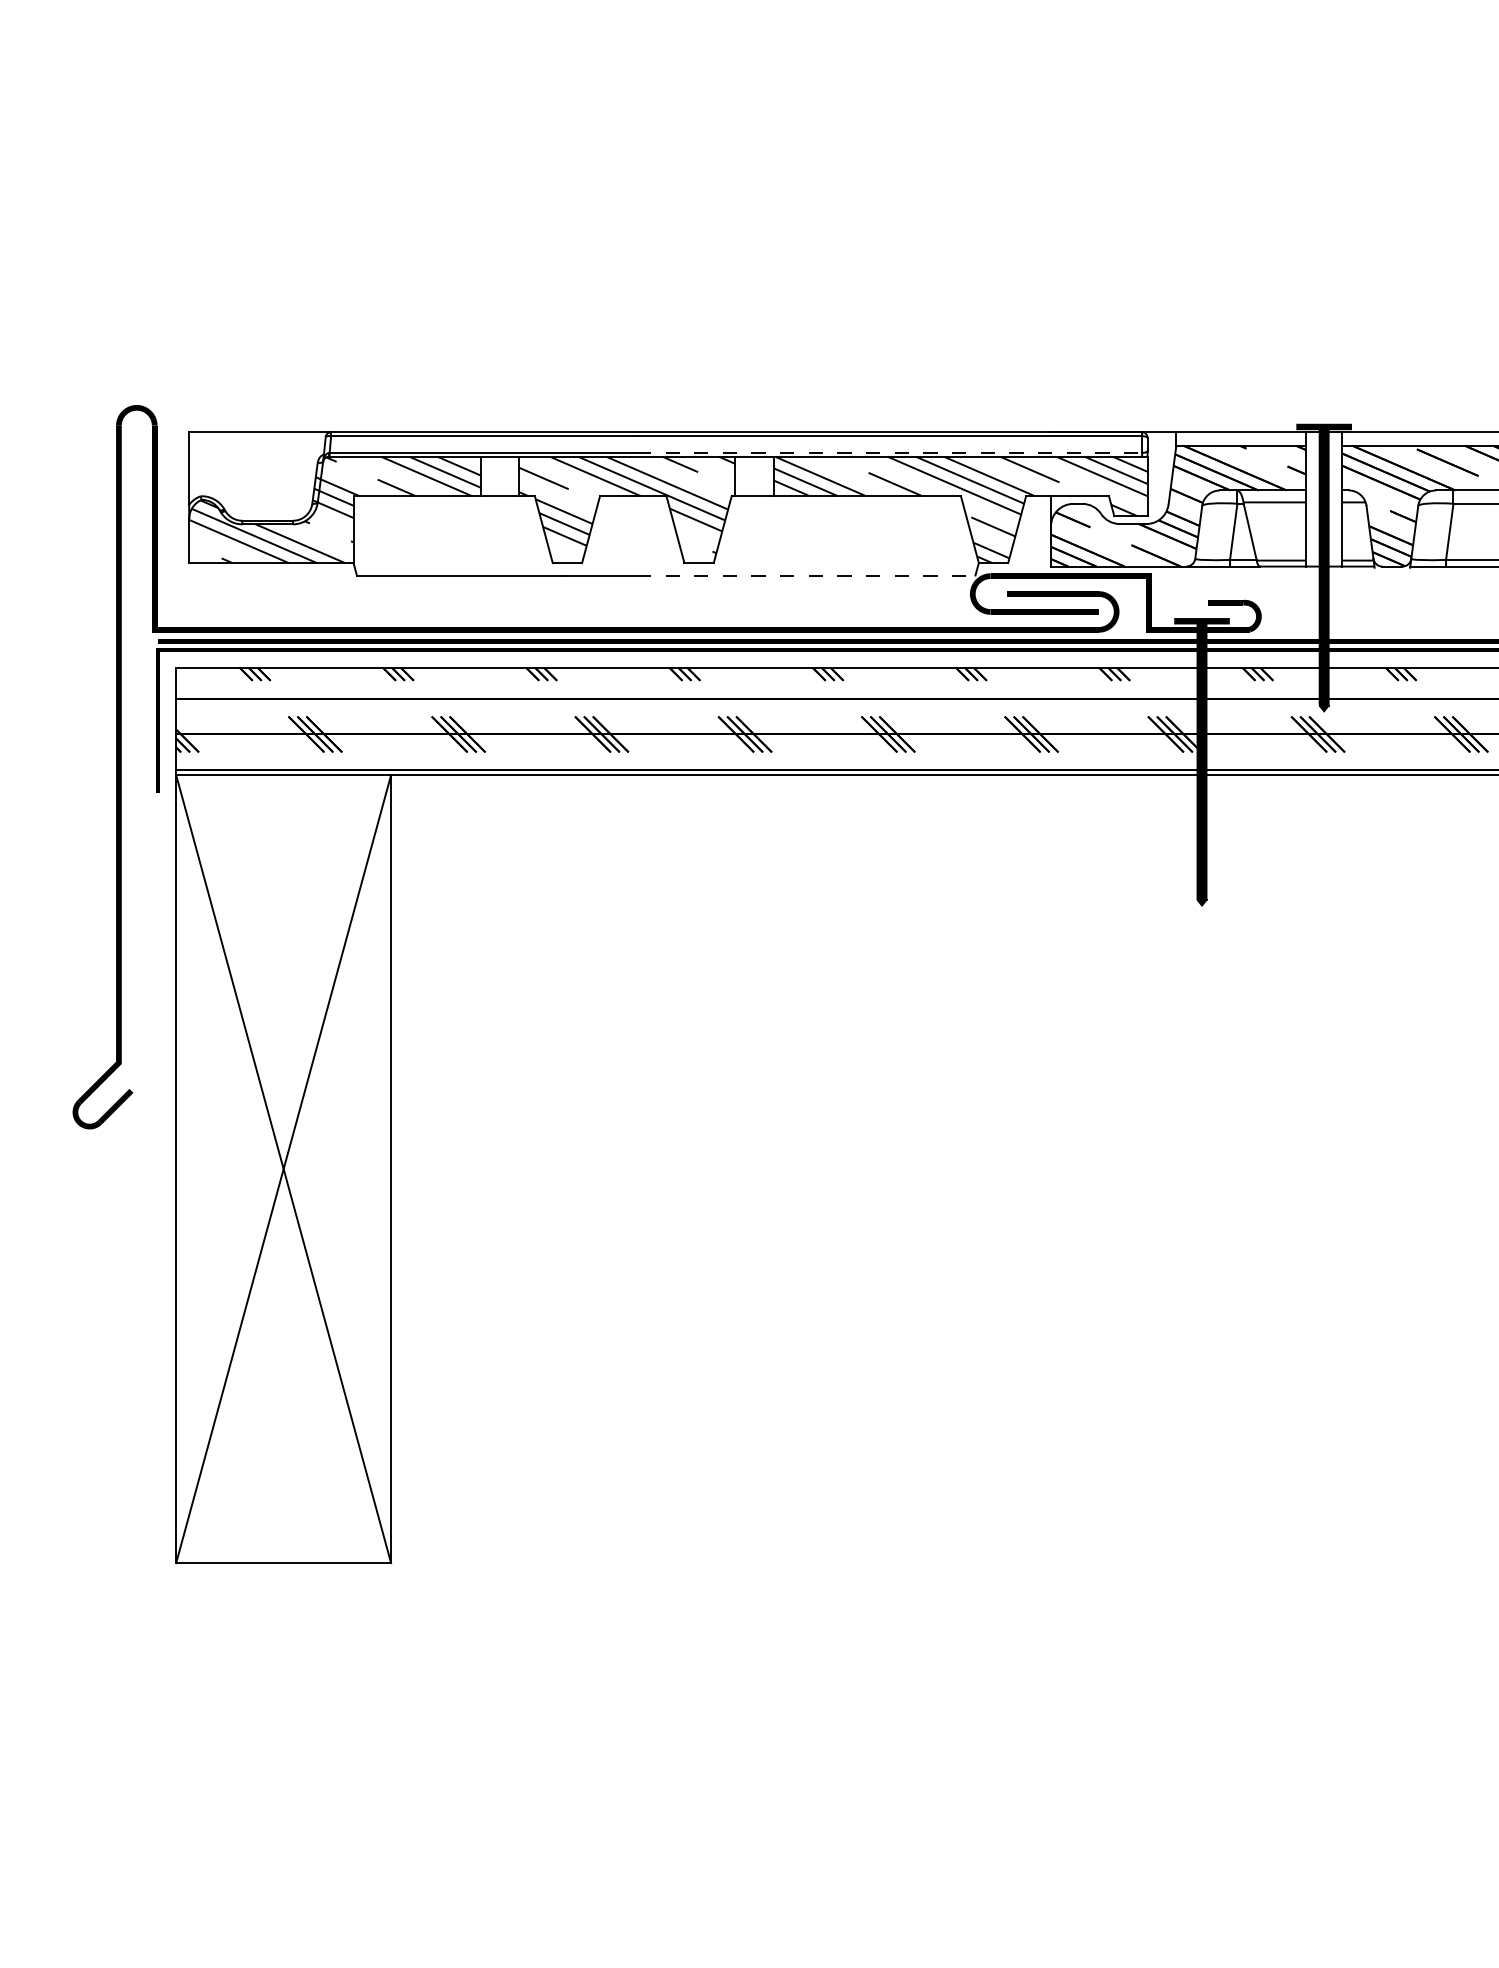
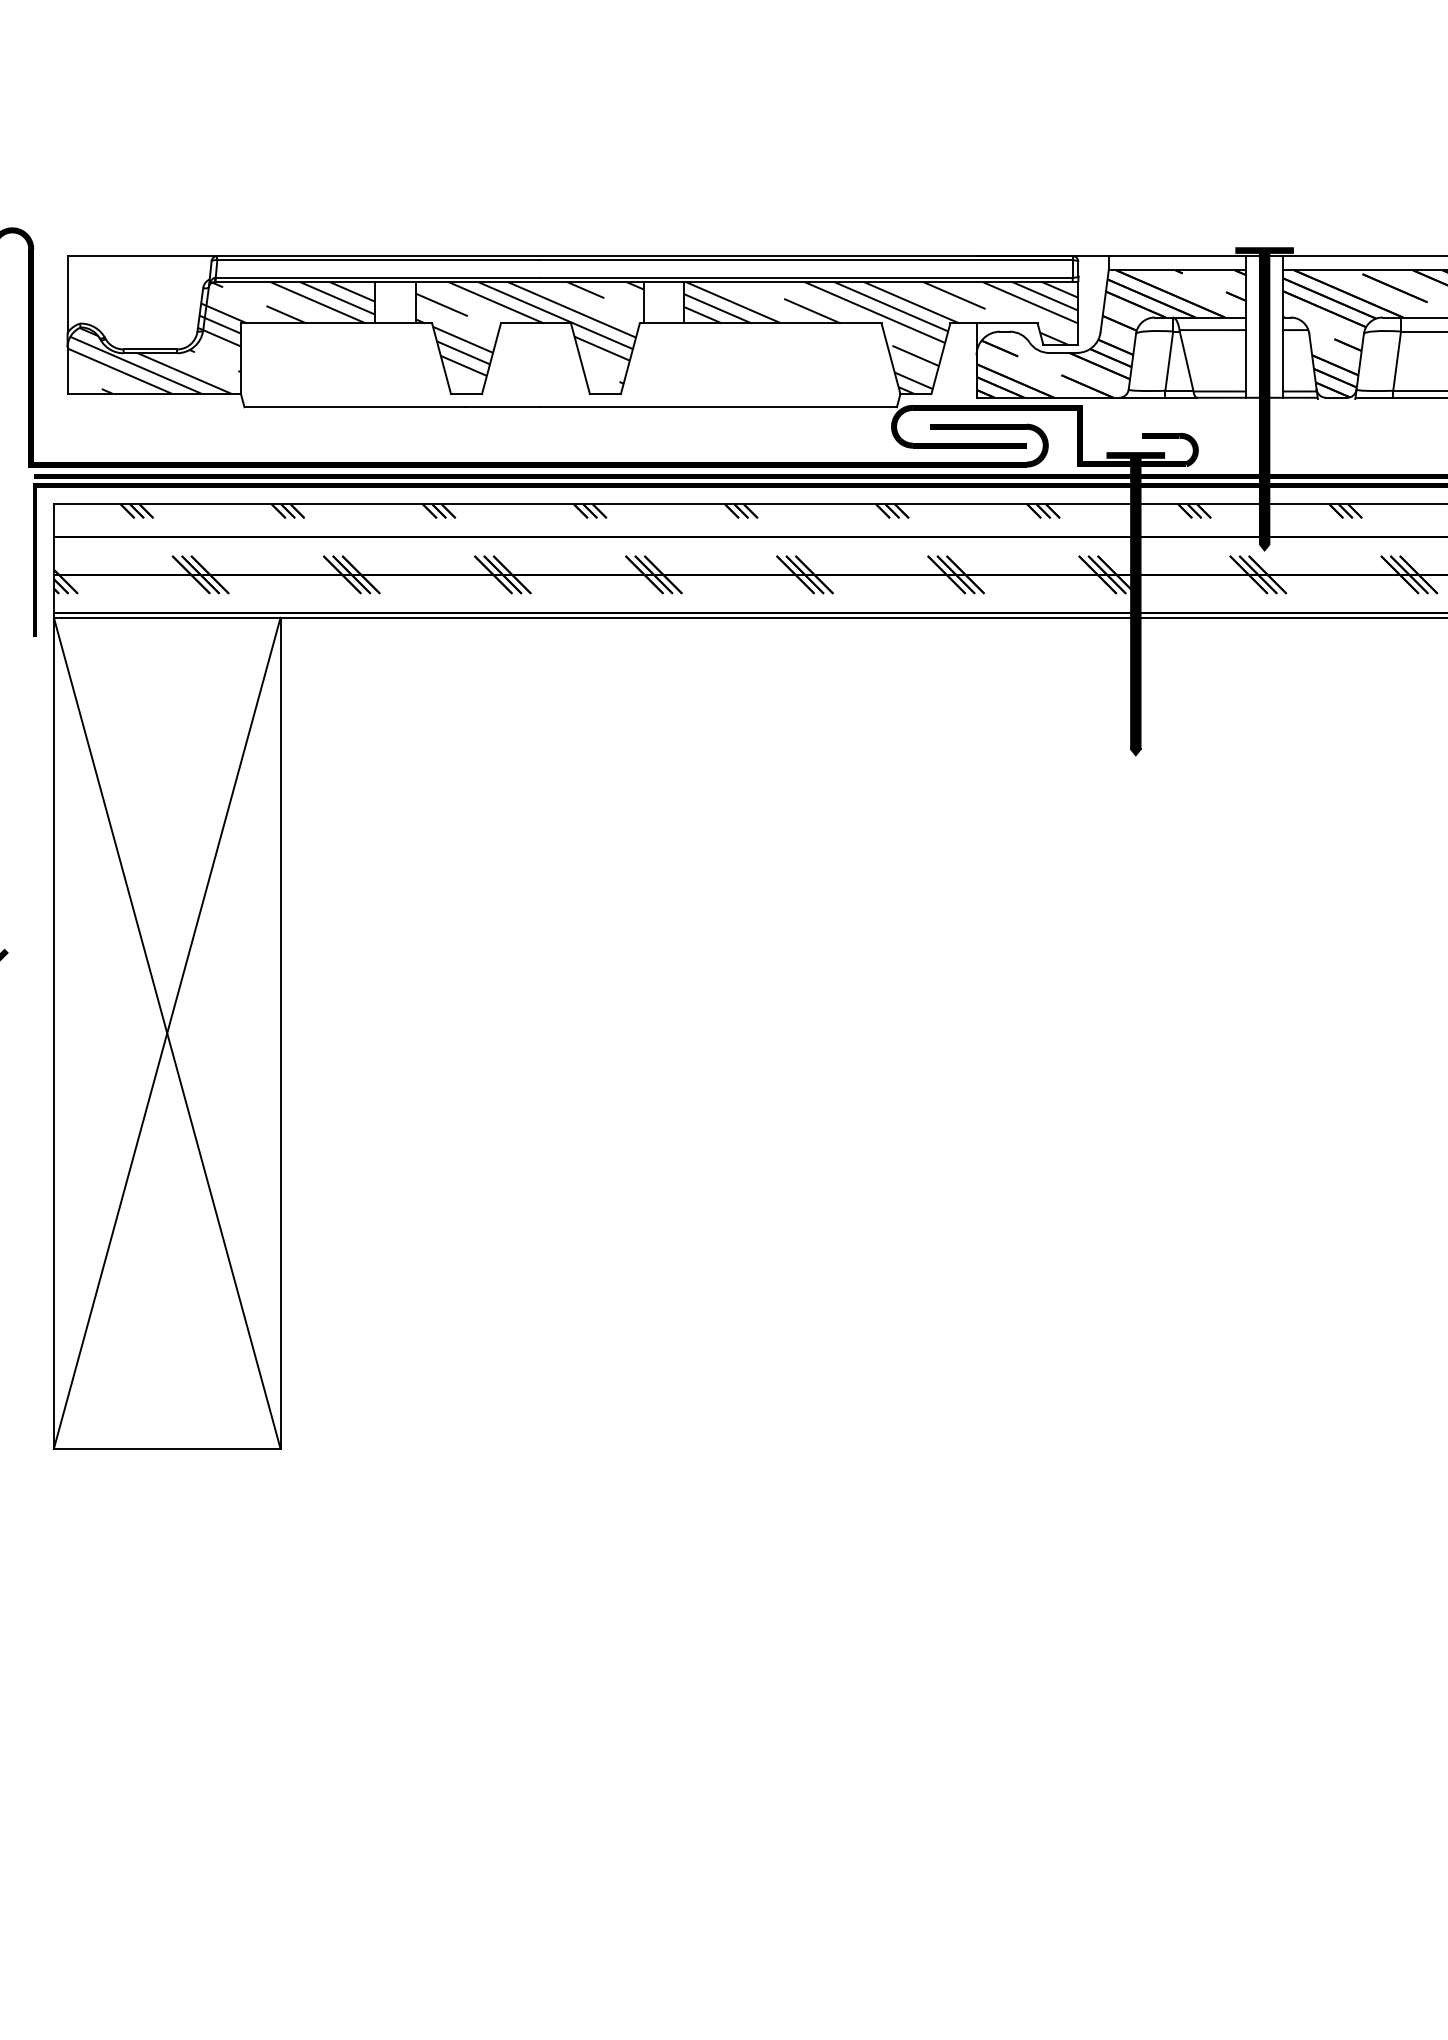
line: (889, 452) -> (806, 277), dashed -> solid
line: (806, 575) -> (718, 407), dashed -> solid

